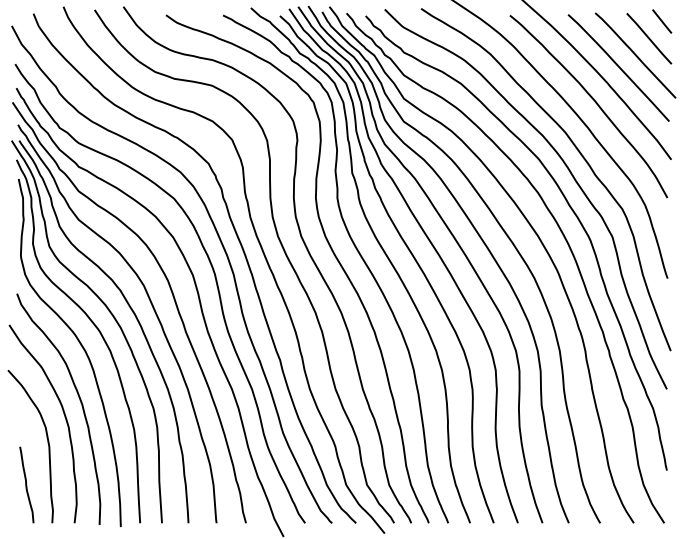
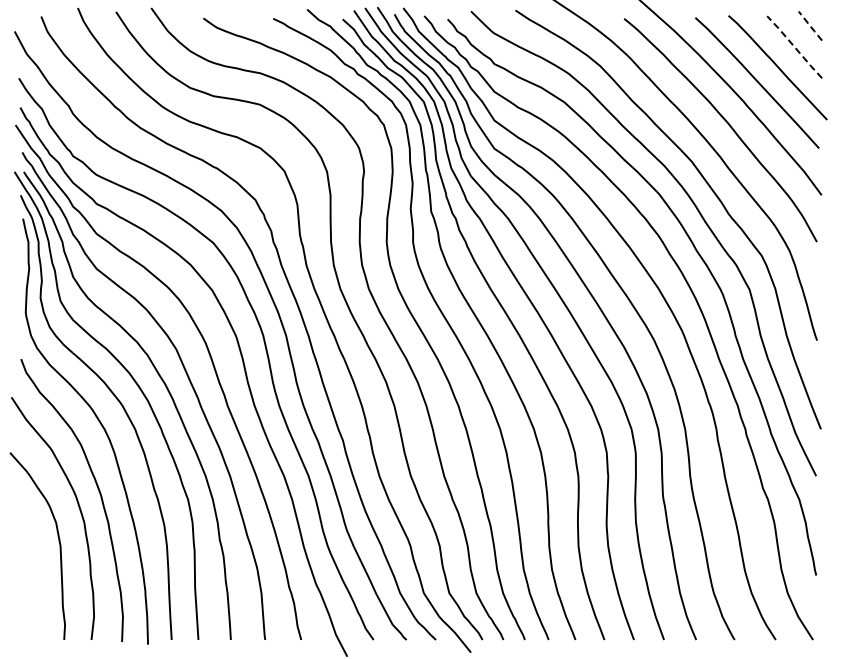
line: (662, 21) -> (810, 26), solid -> dashed
line: (649, 39) -> (794, 47), solid -> dashed
curve: (27, 484) -> (33, 592), removed

